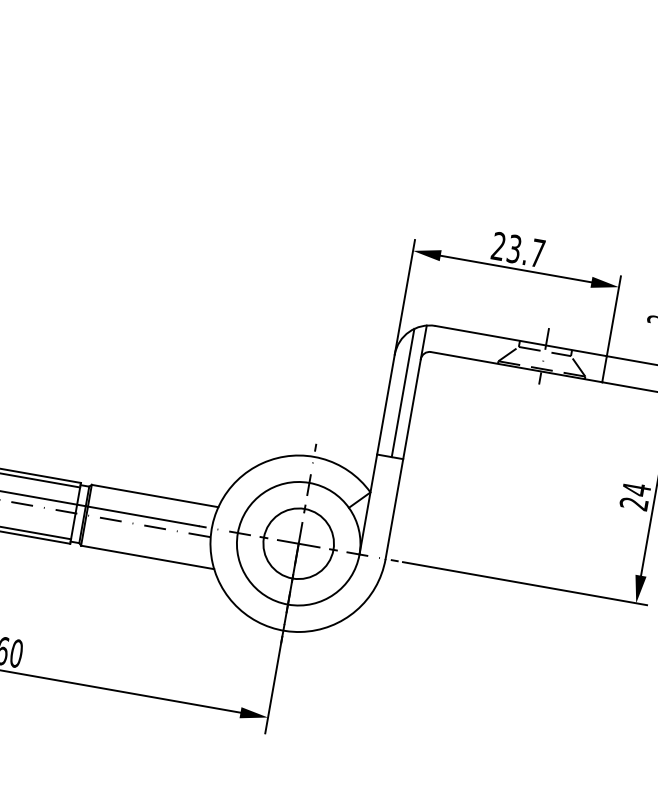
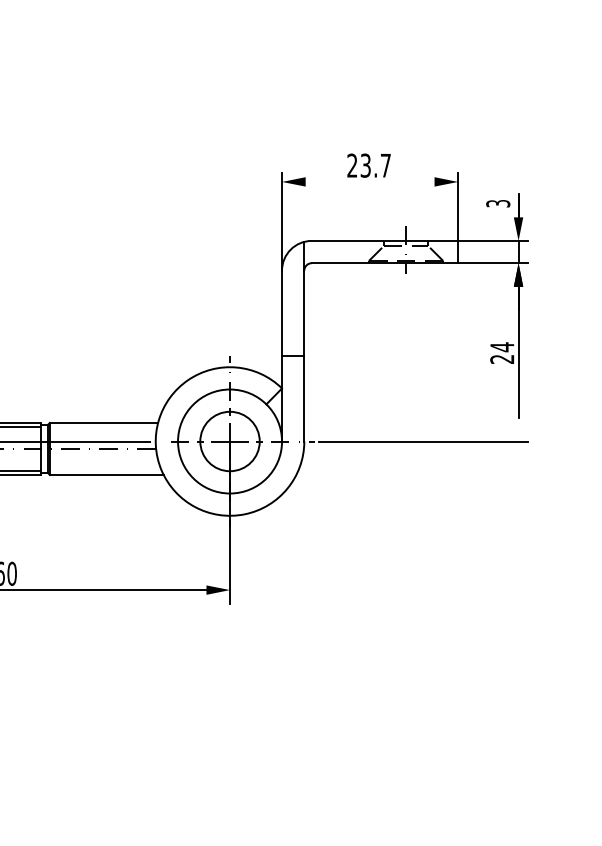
line: (515, 268) -> (369, 181), removed
line: (402, 393) -> (294, 301), removed
fill: (638, 589) -> (518, 429), removed

